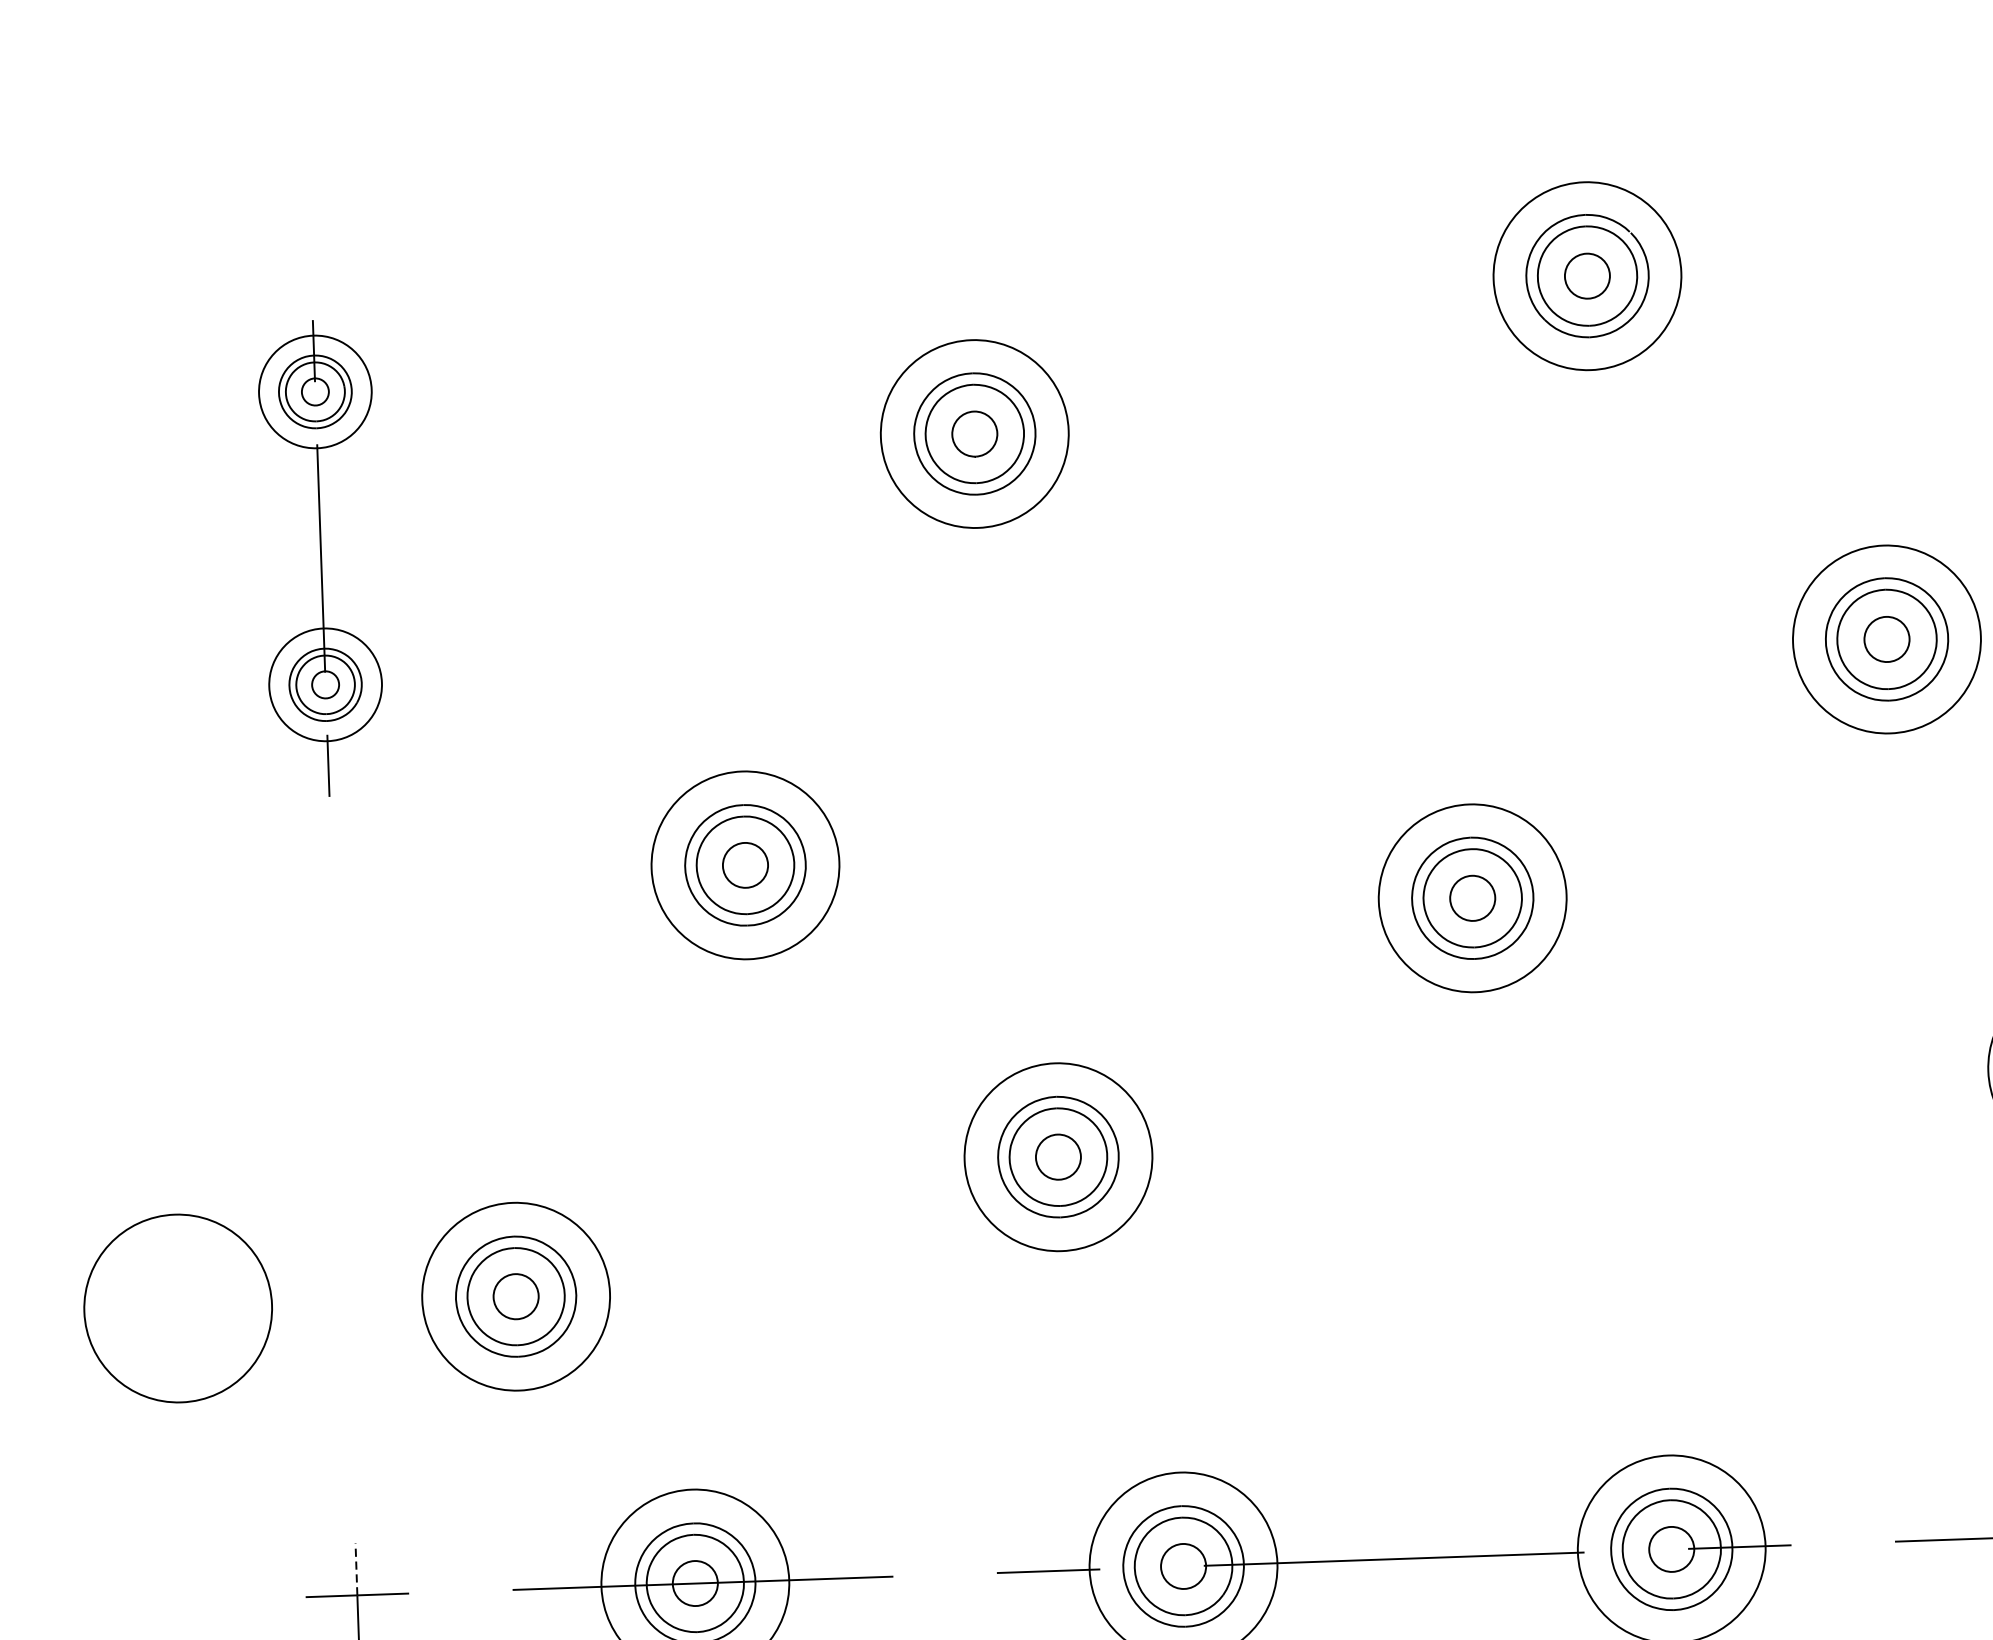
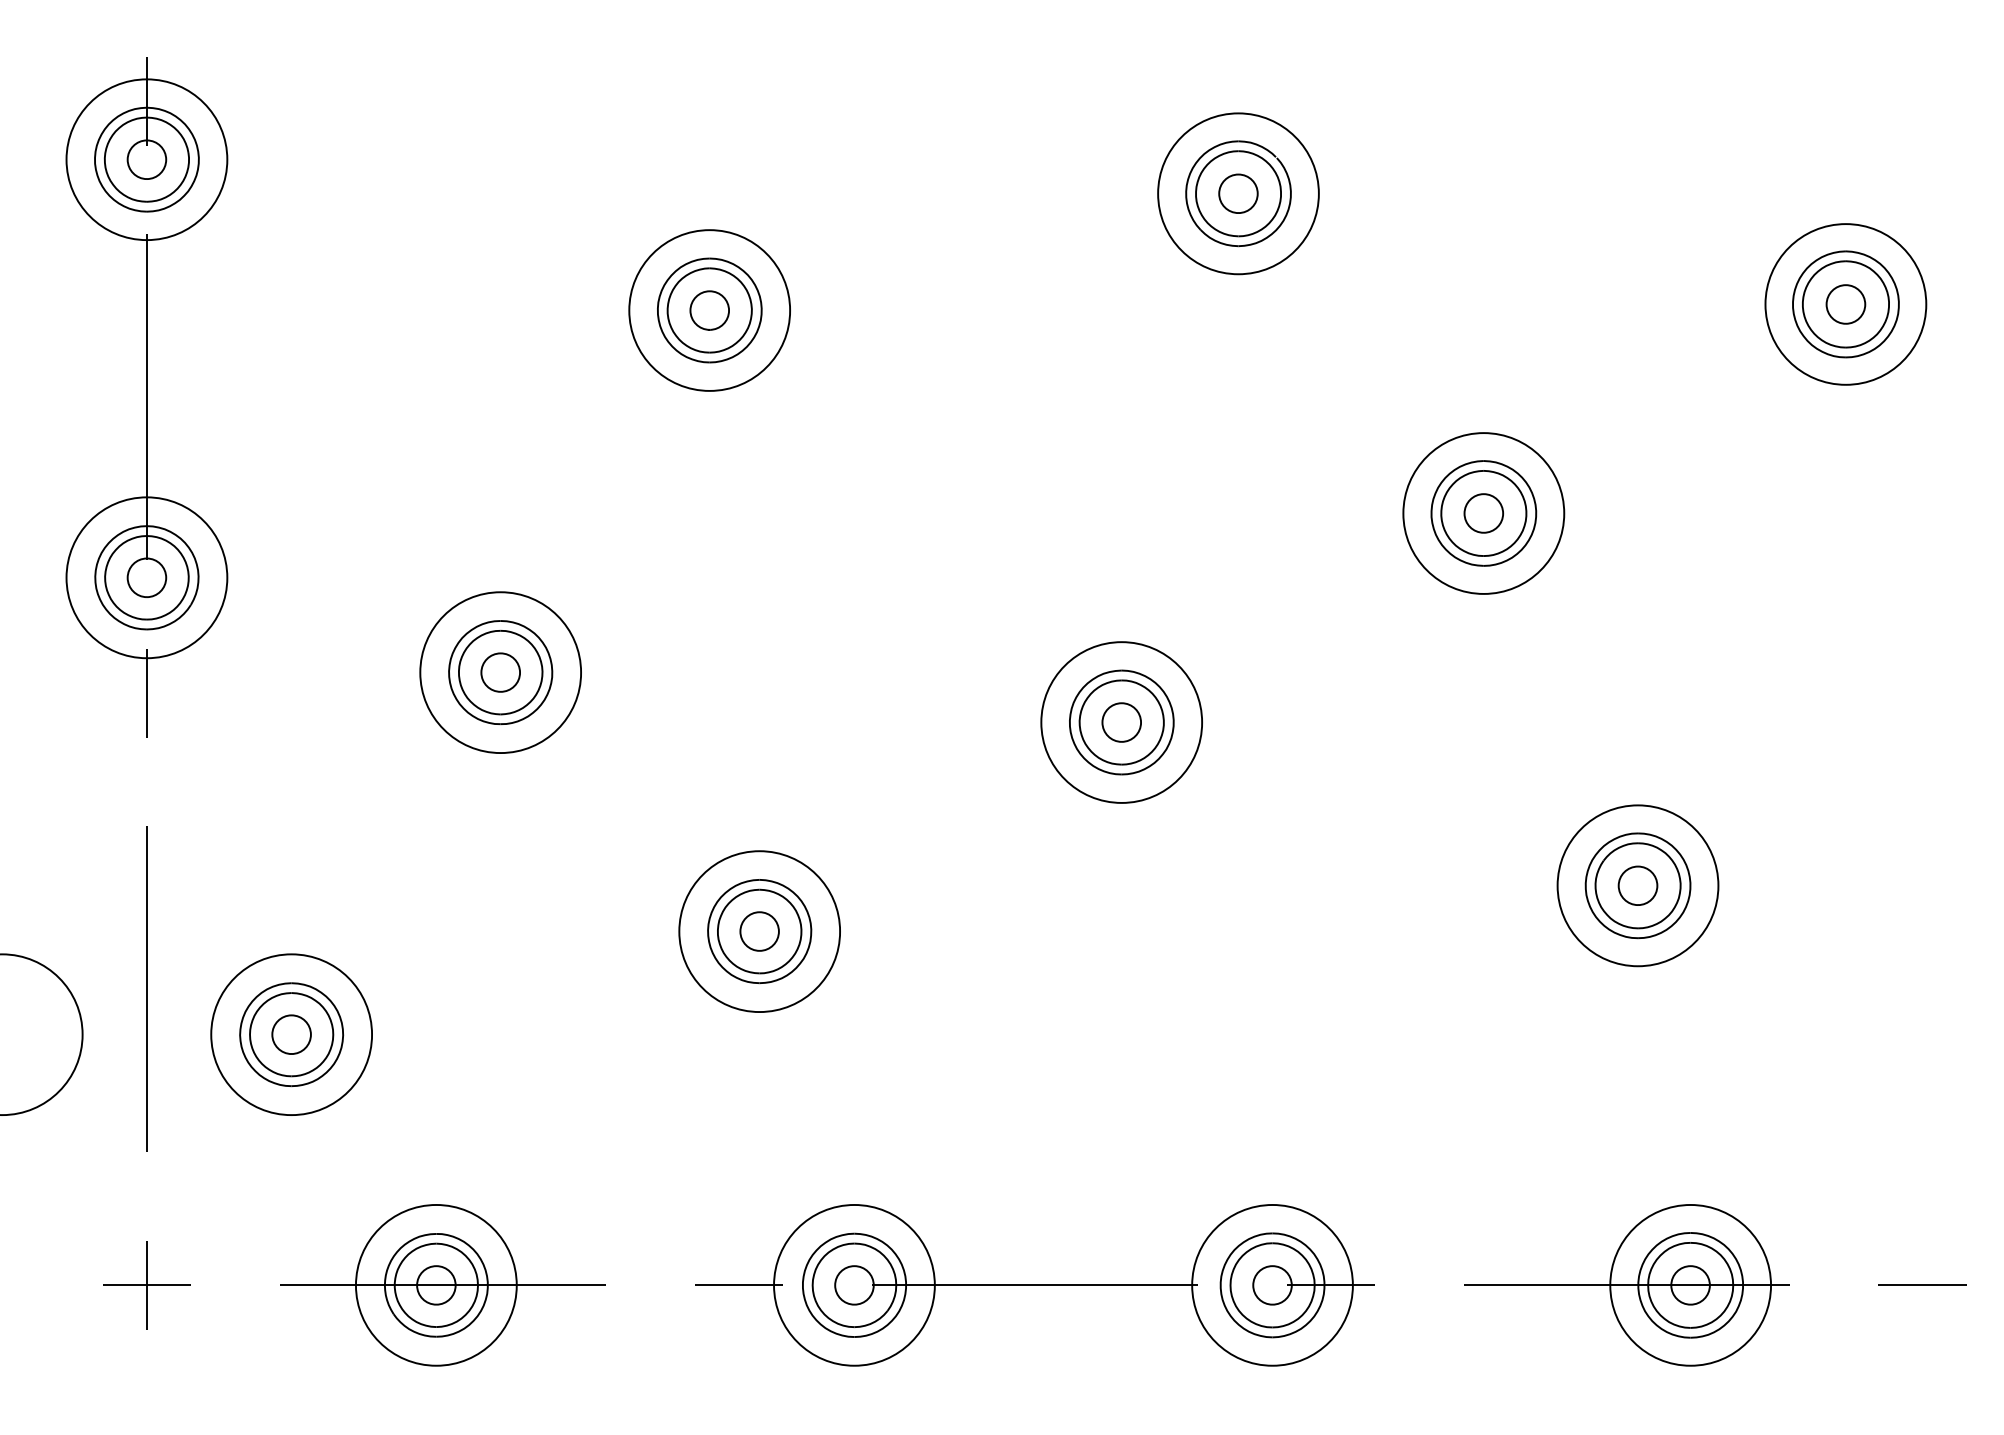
part: (320, 558) -> (146, 397), size x1.67
line: (344, 1248) -> (146, 988), added
line: (355, 1568) -> (146, 1262), dashed -> solid

